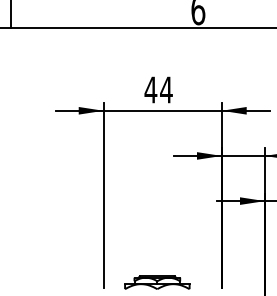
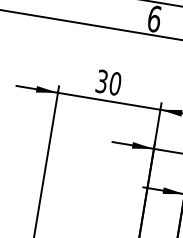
text: (158, 89) -> (108, 82), 44 -> 30

